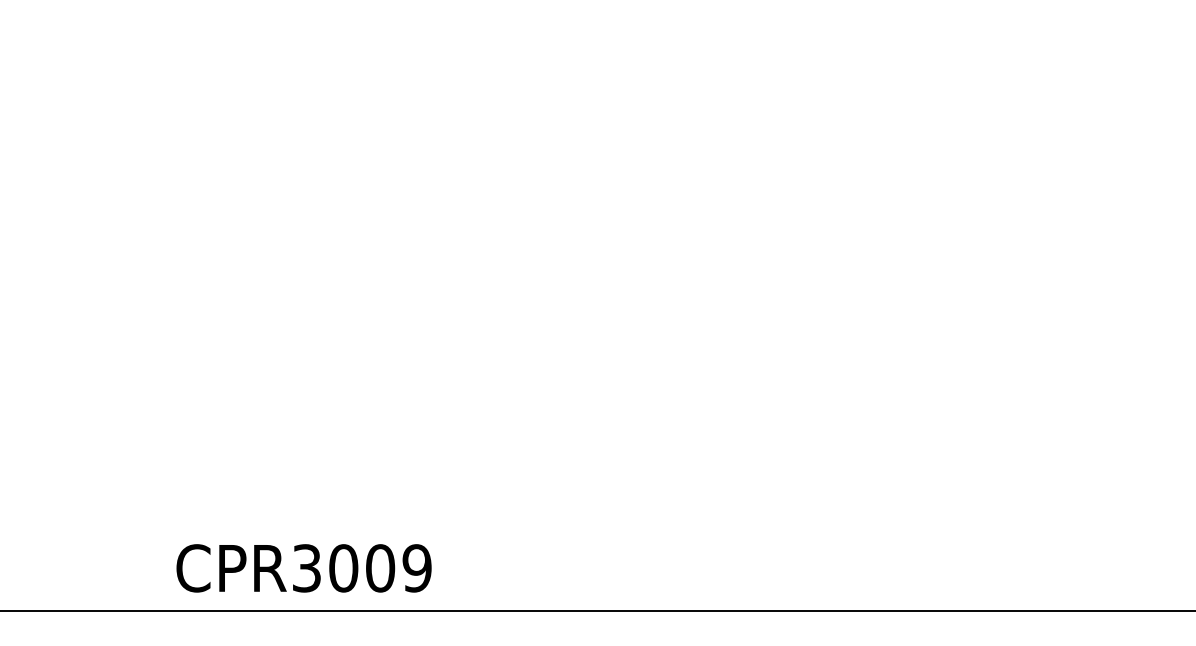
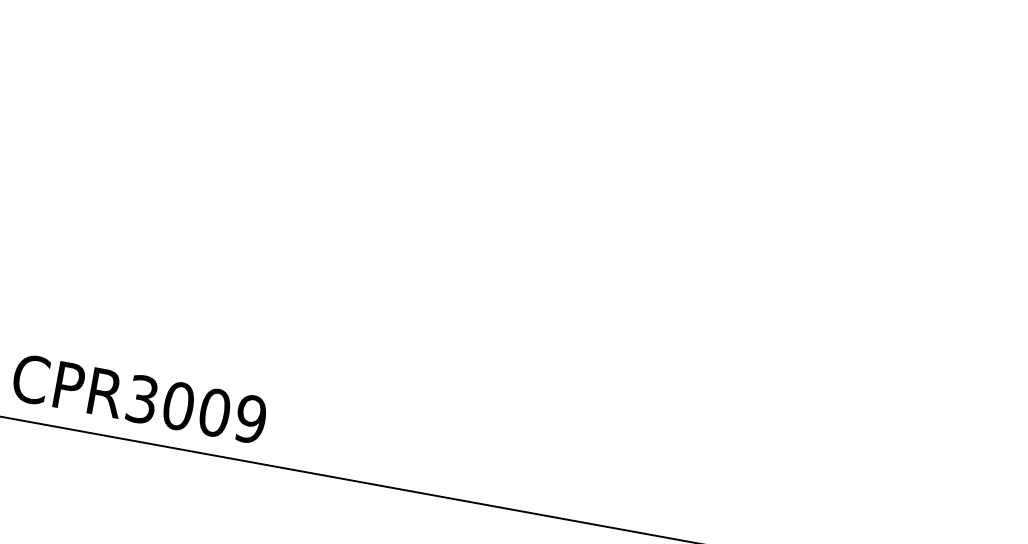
text: (303, 568) -> (139, 399), moved

